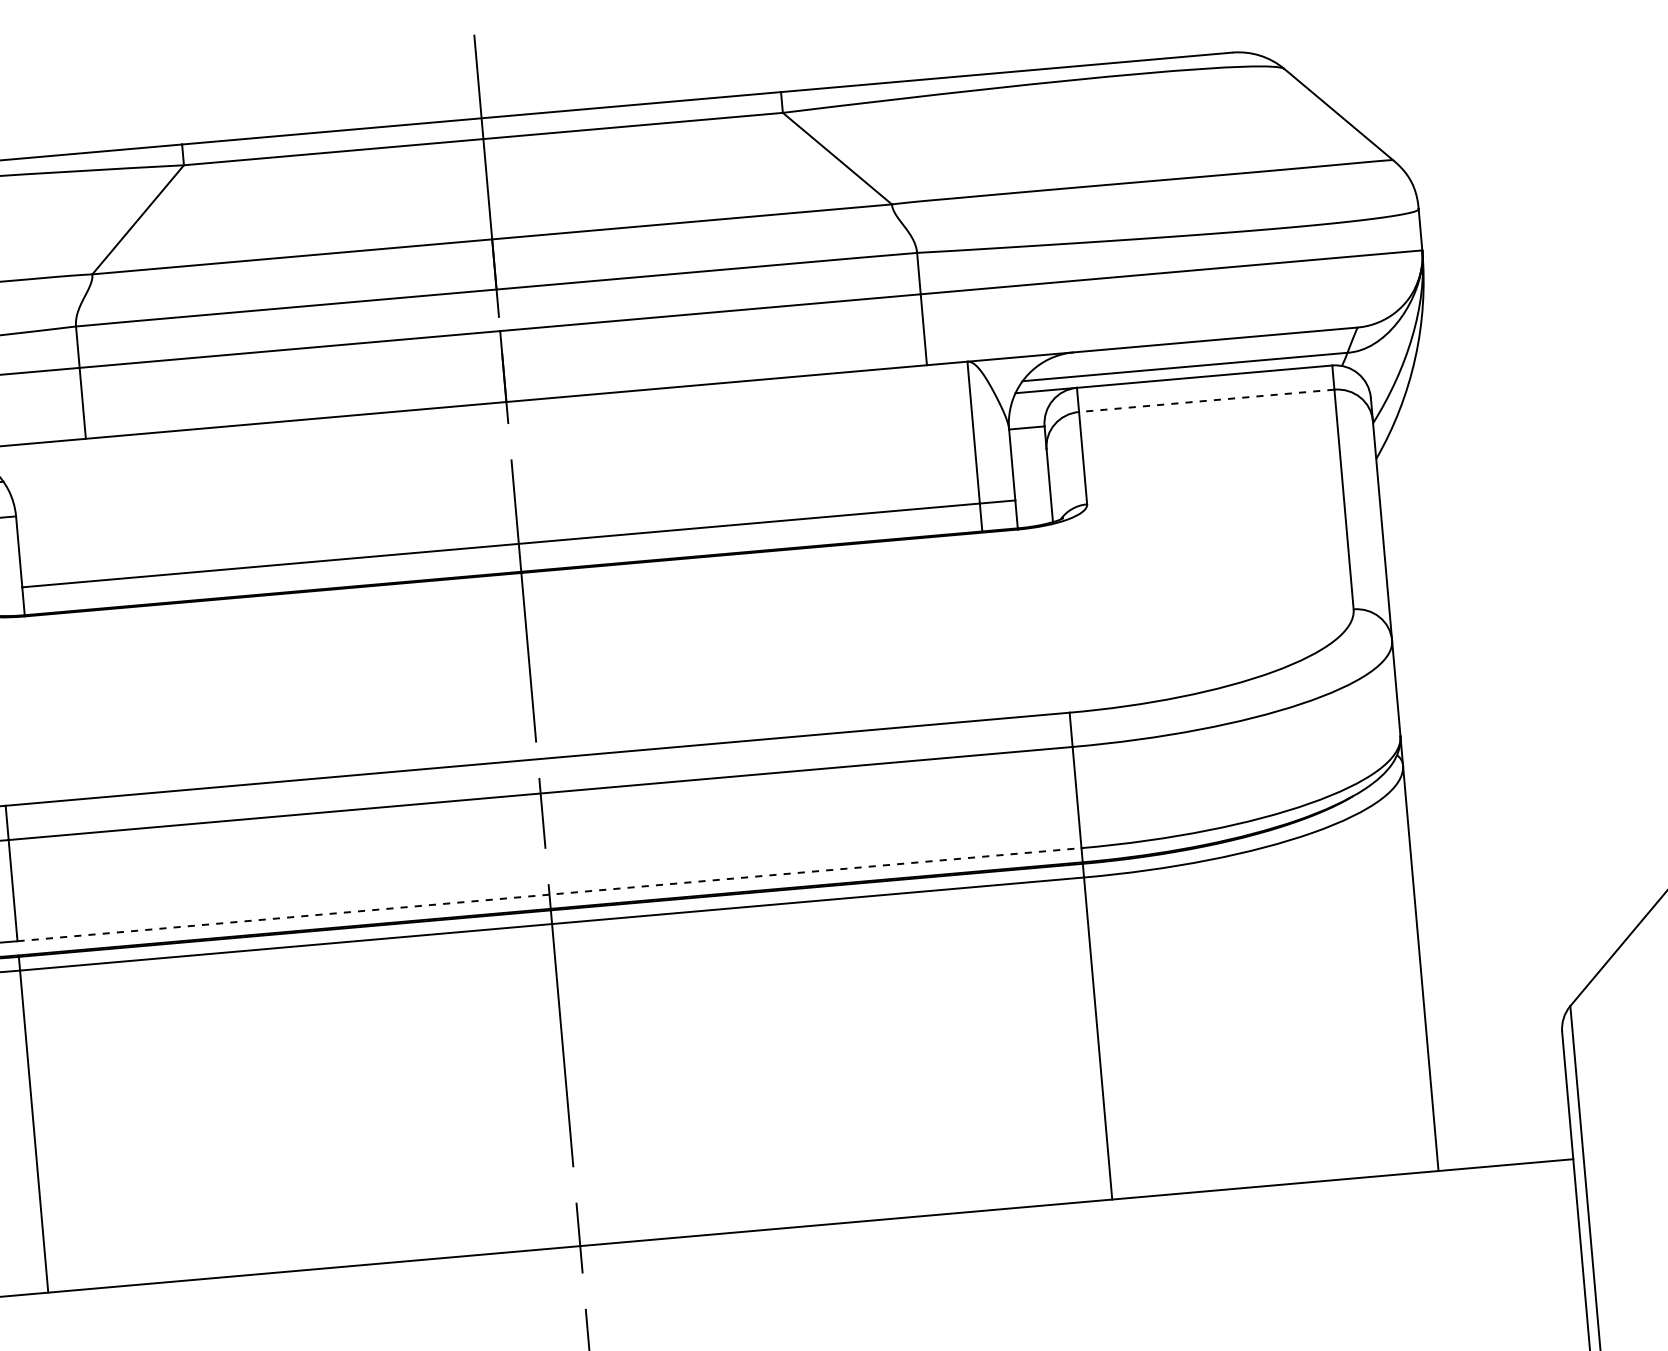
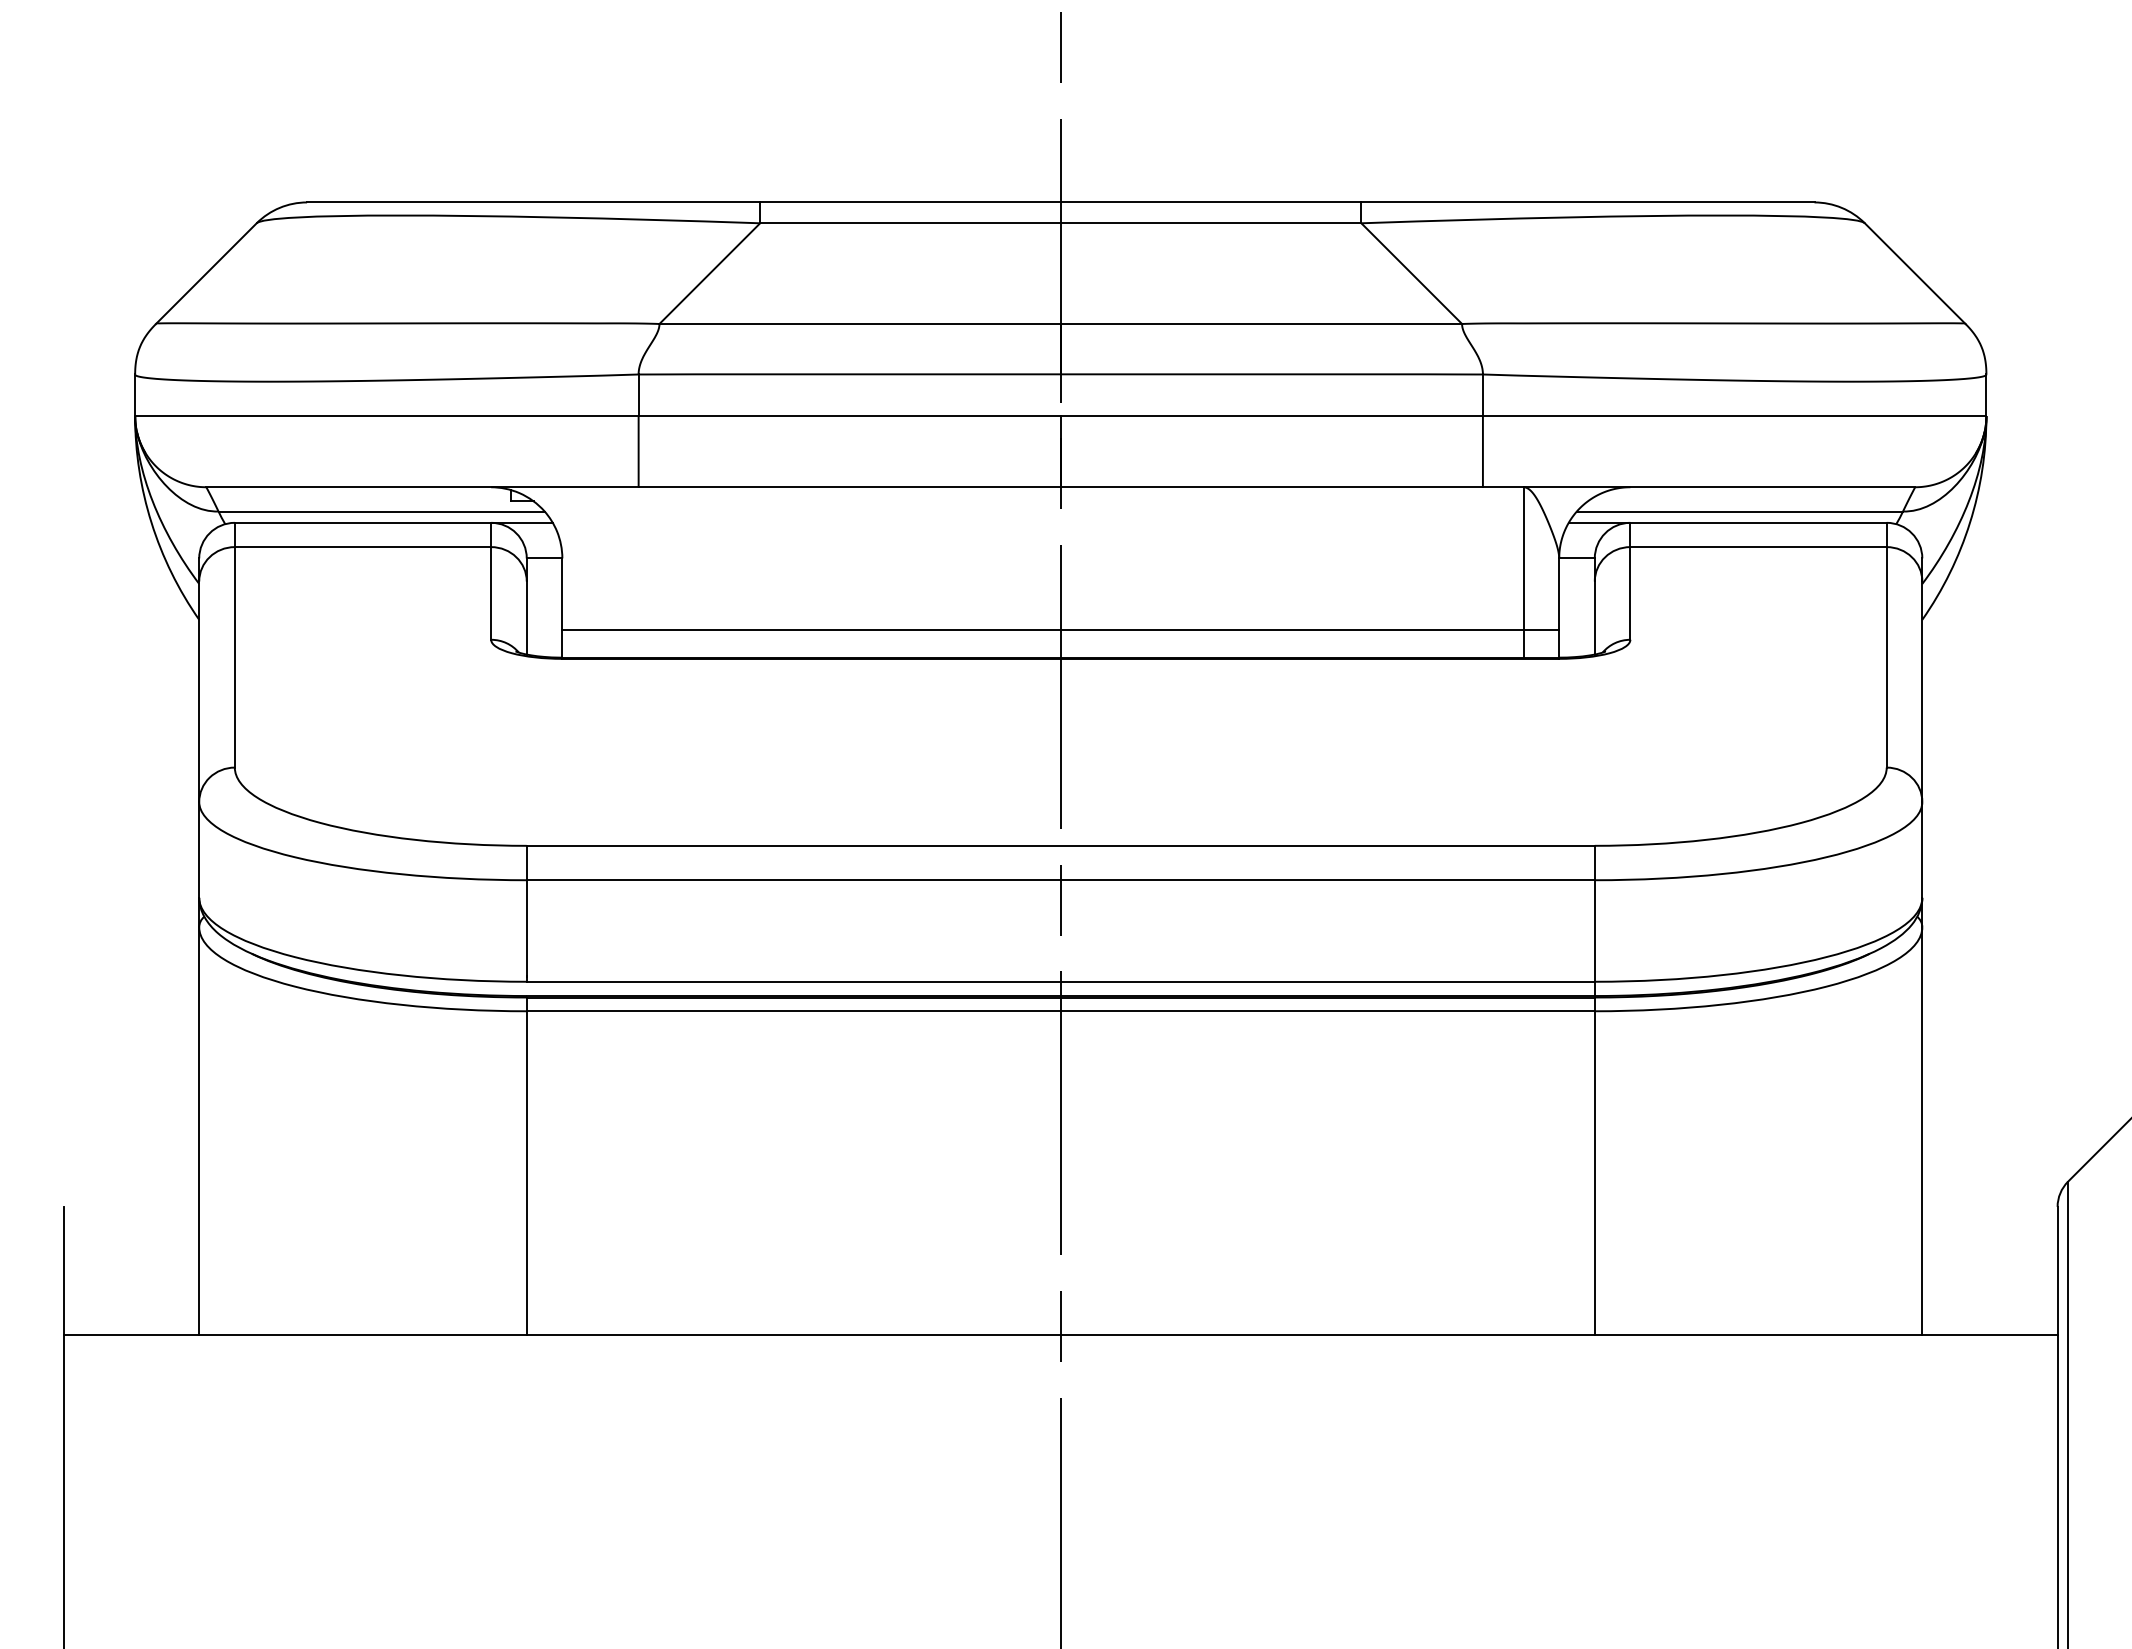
line: (1206, 401) -> (1758, 547), dashed -> solid
line: (550, 894) -> (1061, 981), dashed -> solid

